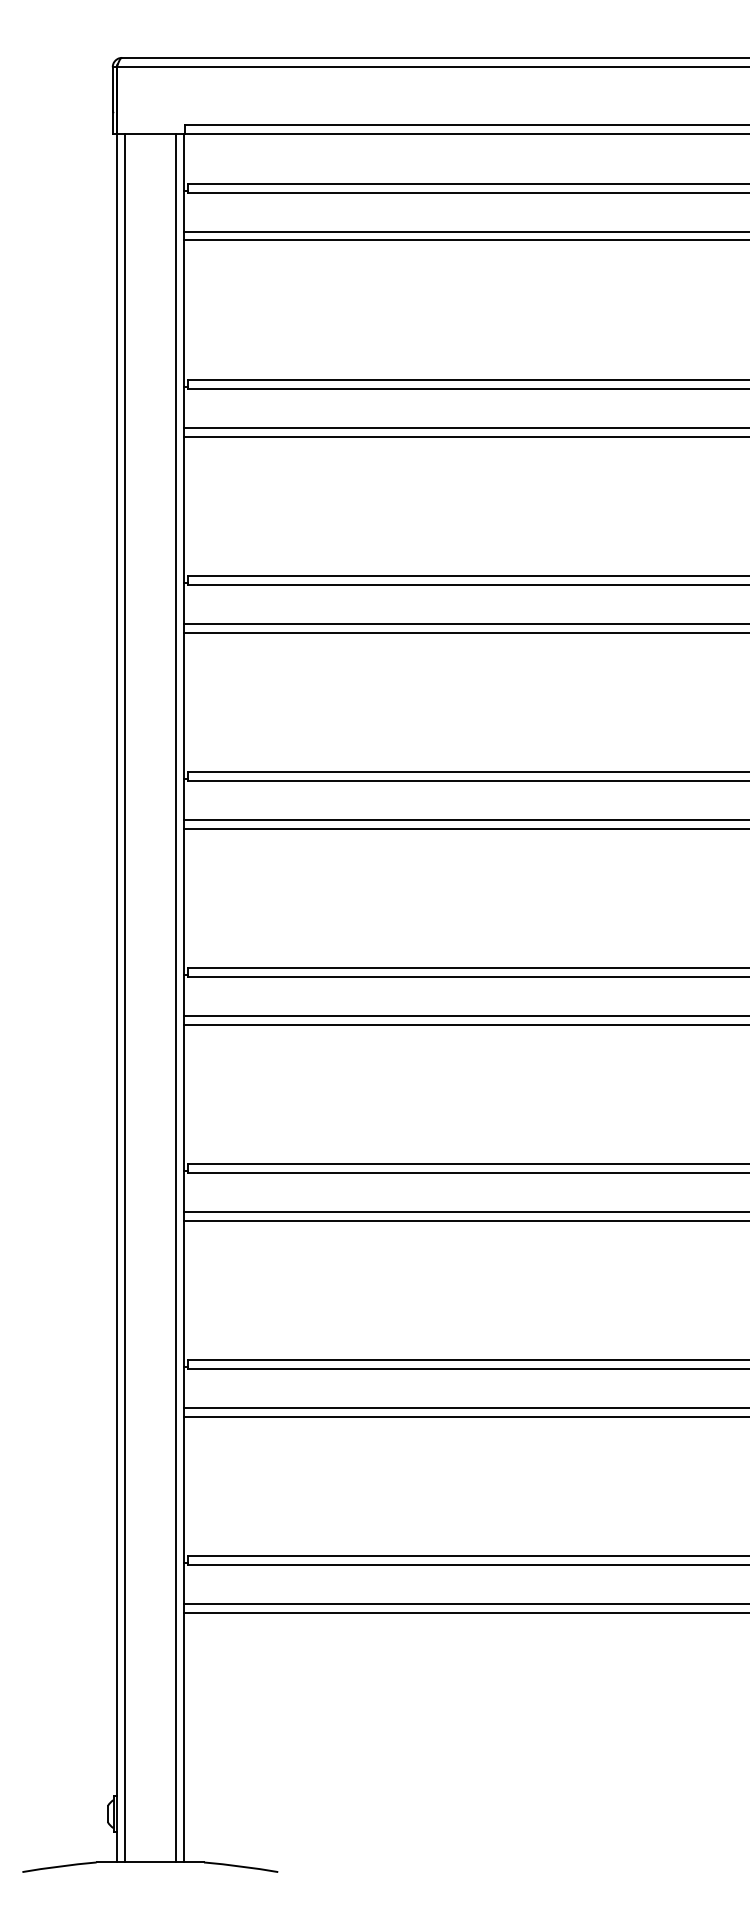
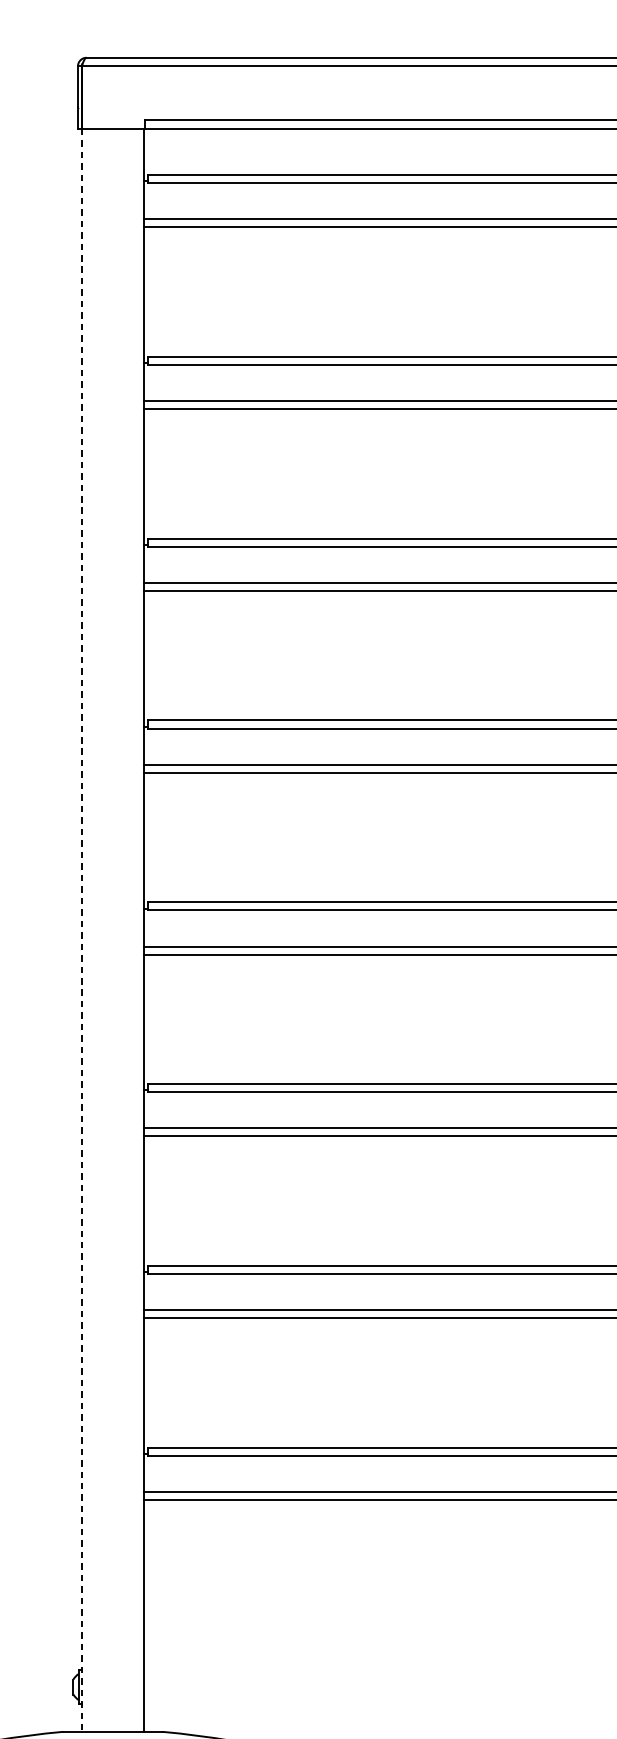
line: (116, 998) -> (81, 930), solid -> dashed
line: (124, 998) -> (88, 930), removed
line: (175, 998) -> (136, 930), removed

